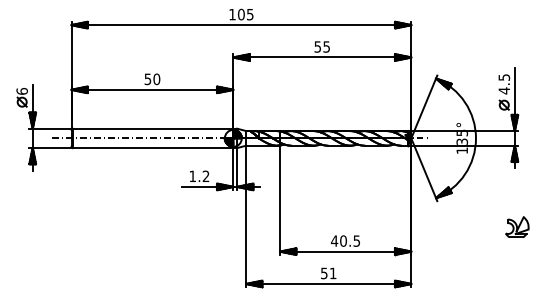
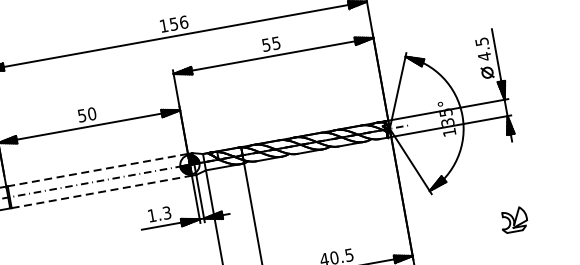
text: (245, 14) -> (178, 23), 105 -> 156
line: (152, 128) -> (97, 170), solid -> dashed
line: (153, 148) -> (102, 192), solid -> dashed
text: (205, 176) -> (166, 213), 1.2 -> 1.3
part: (517, 226) -> (514, 219), moved

